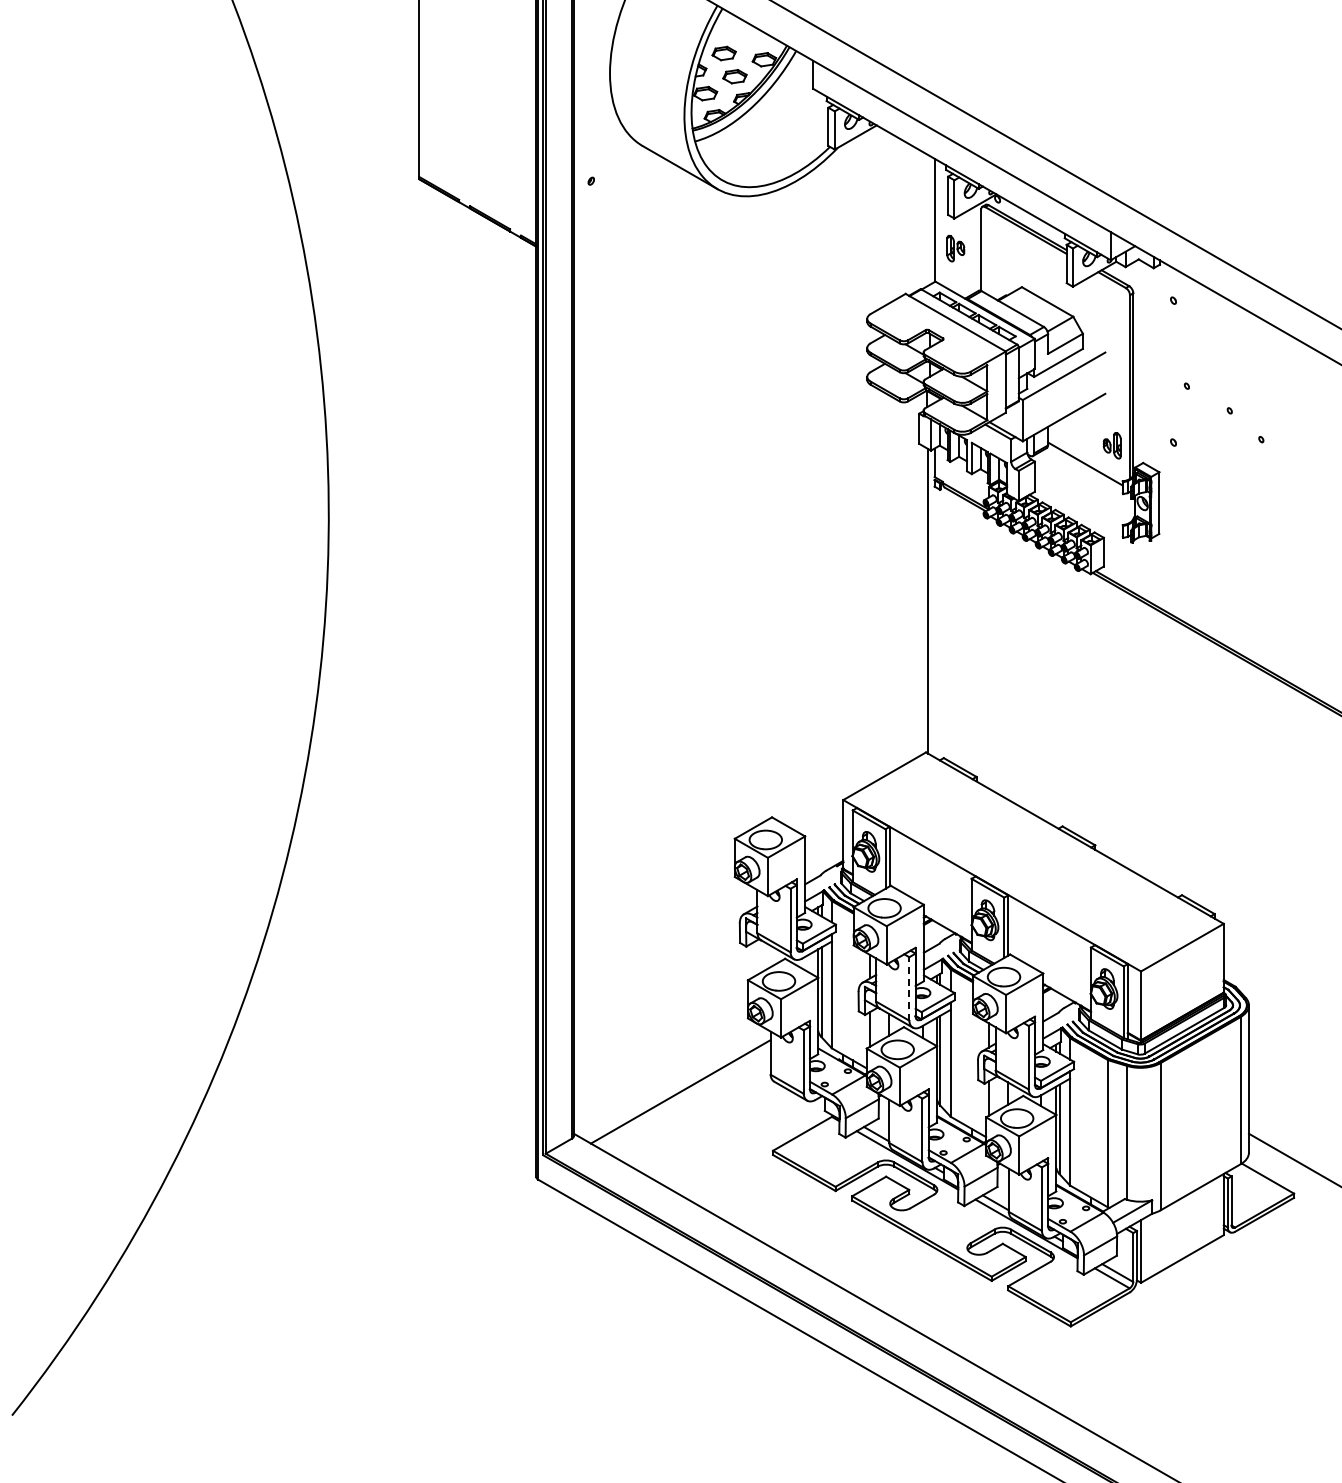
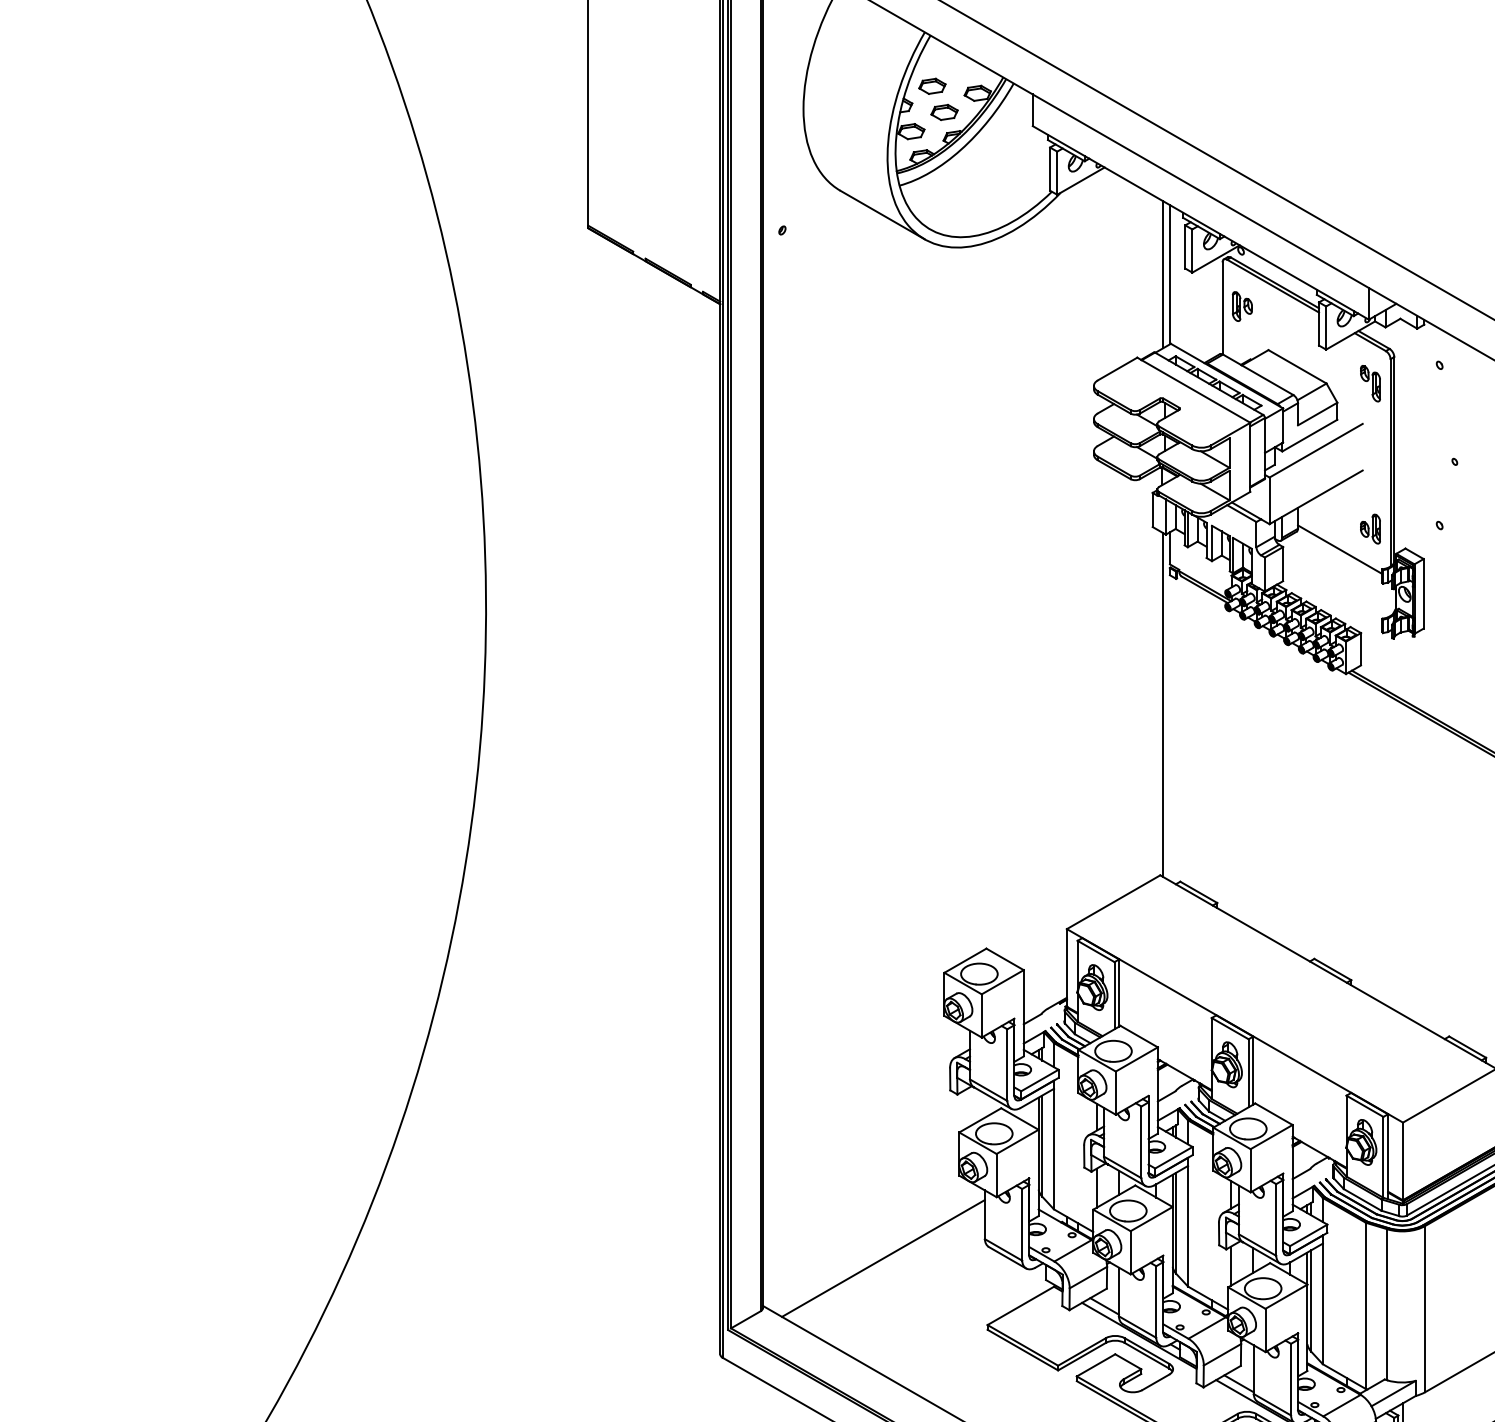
line: (928, 220) -> (1163, 274), added
part: (955, 248) -> (1242, 306), moved
part: (1111, 316) -> (1369, 383), added
line: (909, 988) -> (1141, 1141), dashed -> solid

